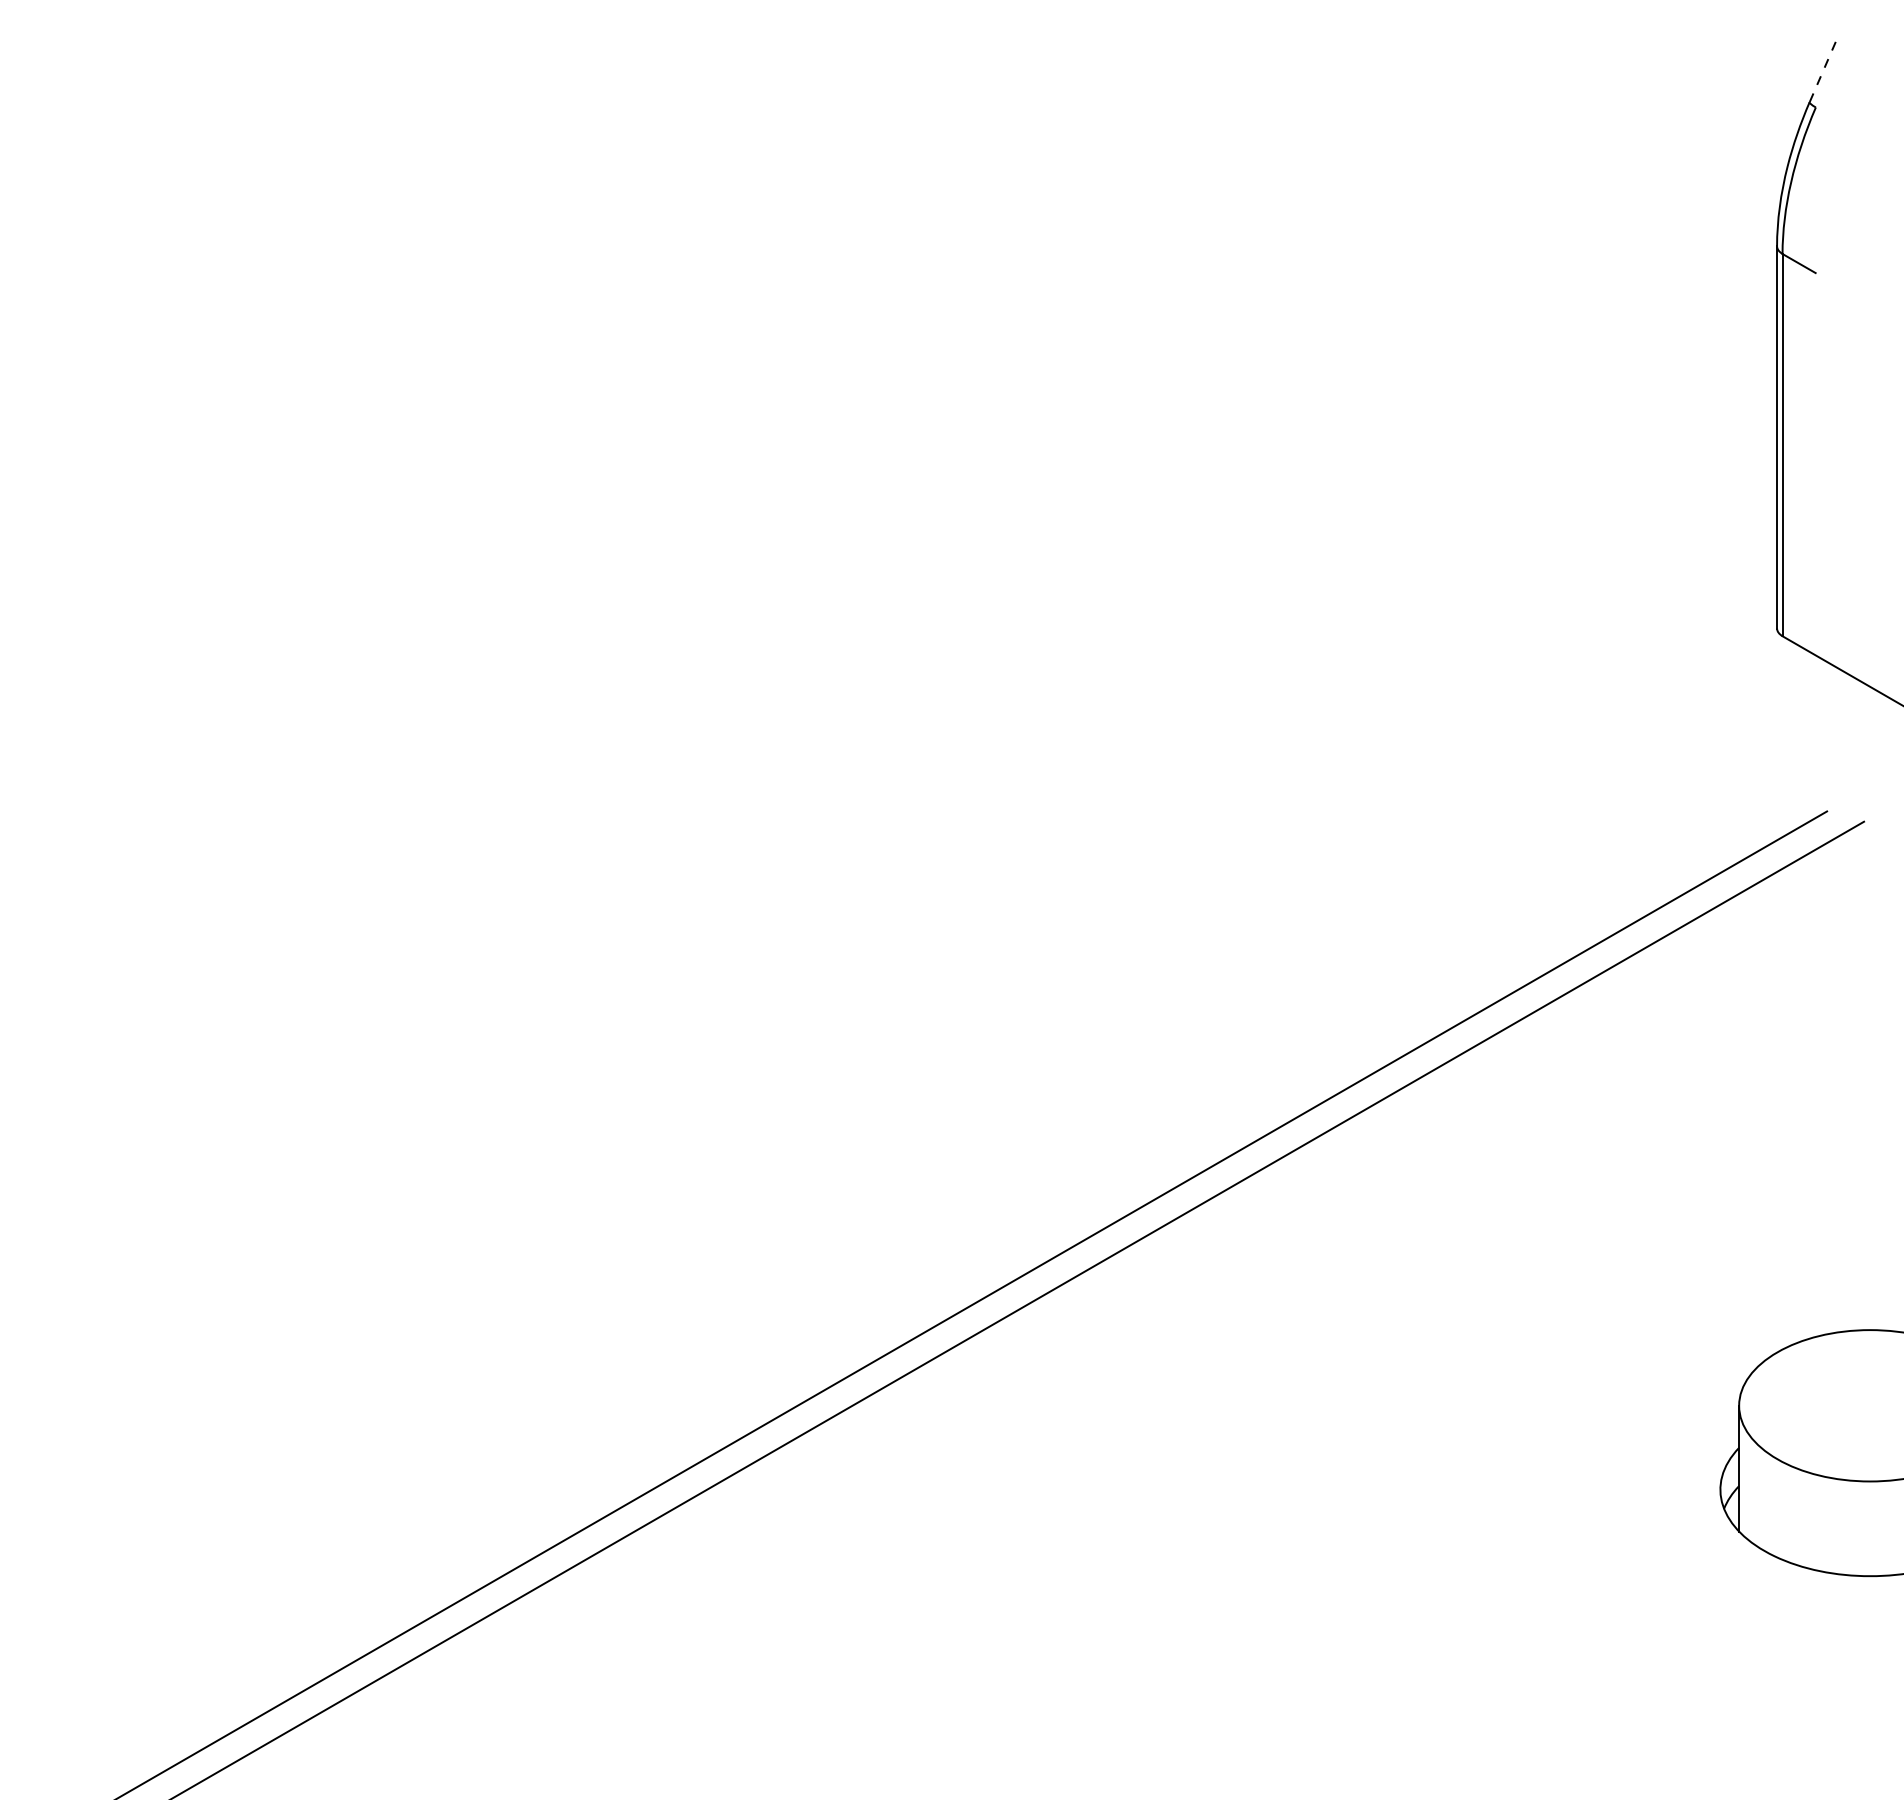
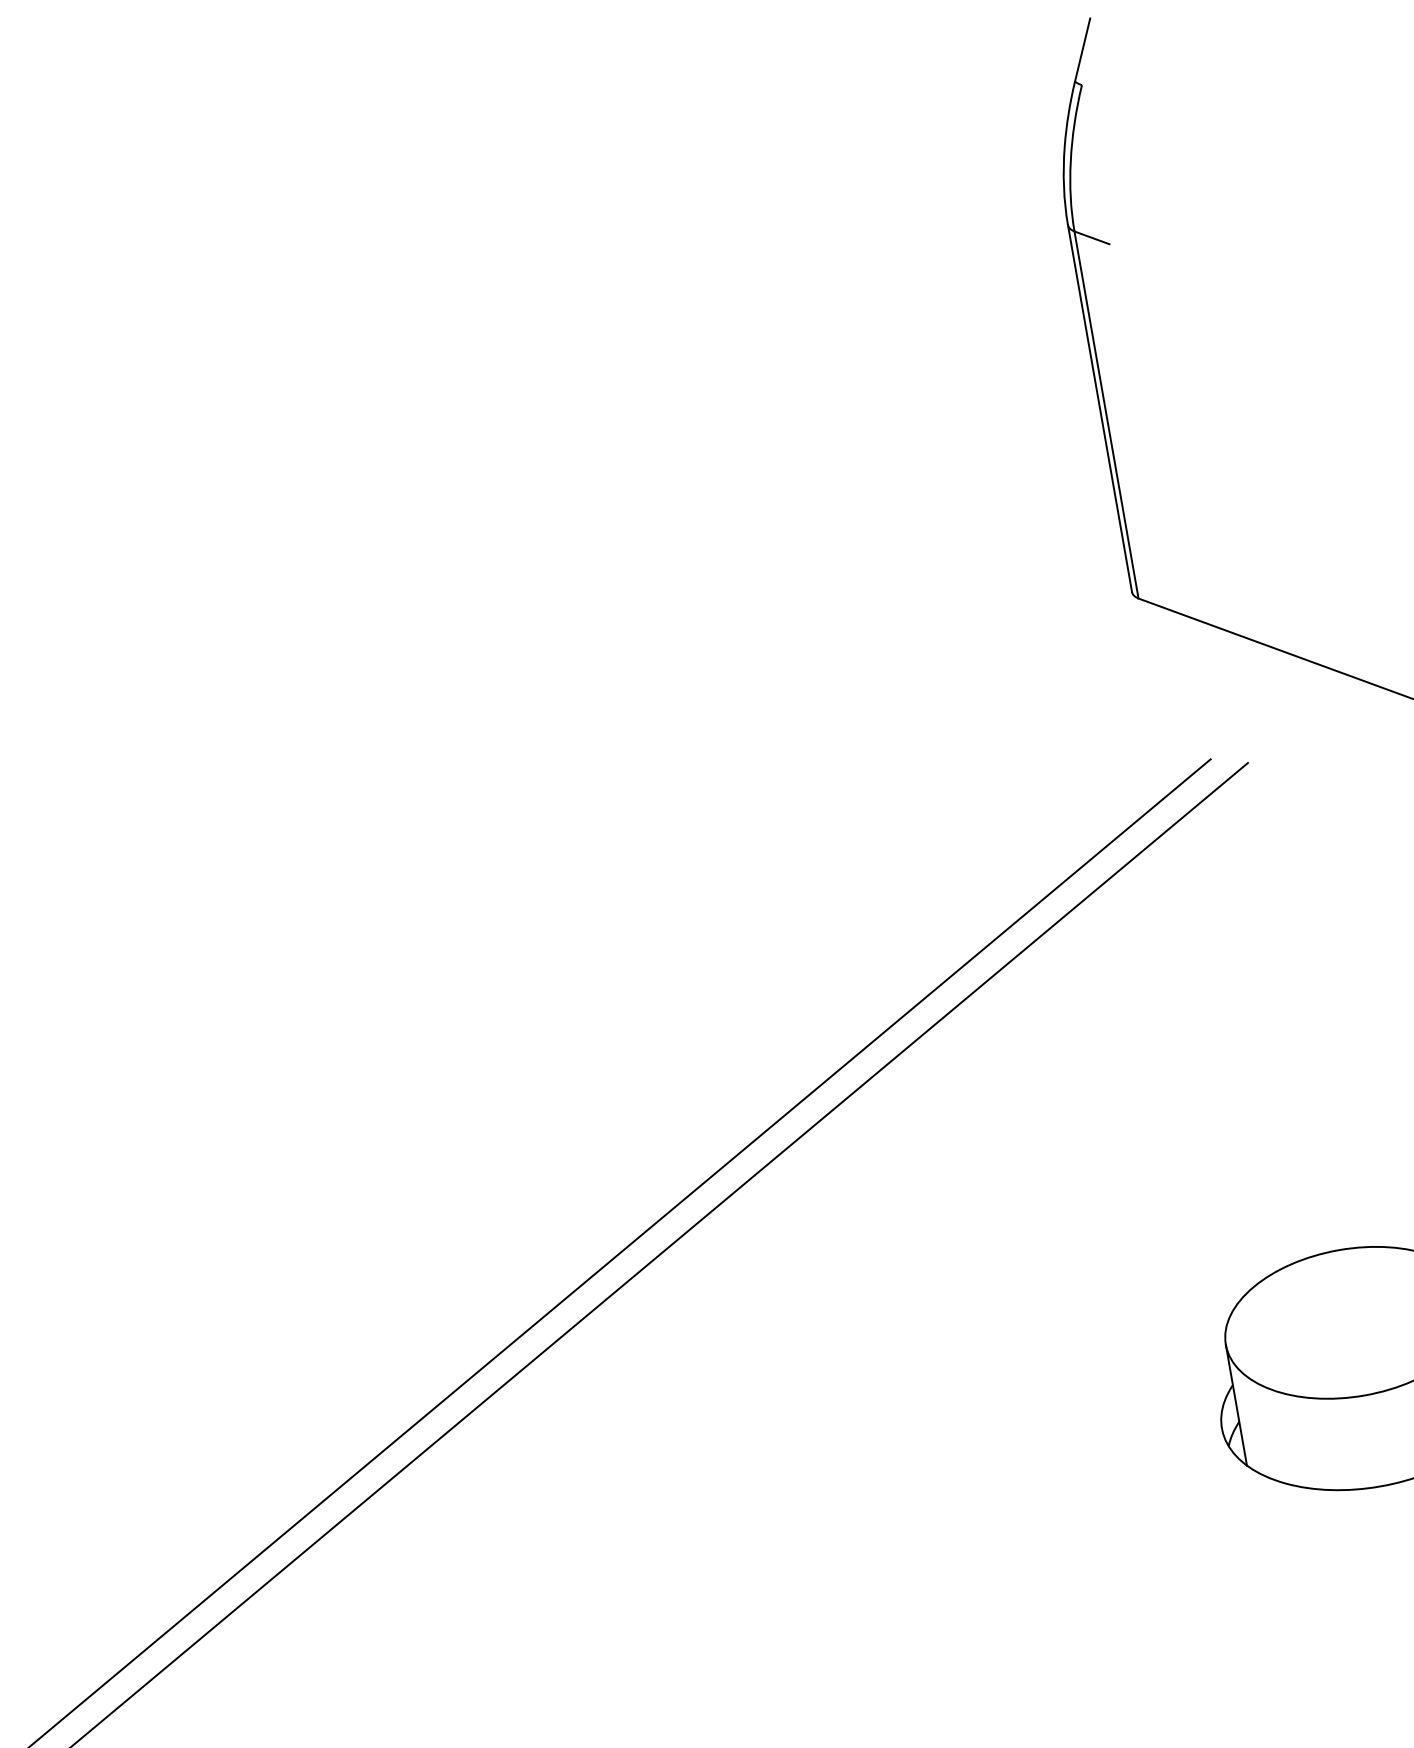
line: (1823, 71) -> (1083, 49), dashed -> solid

